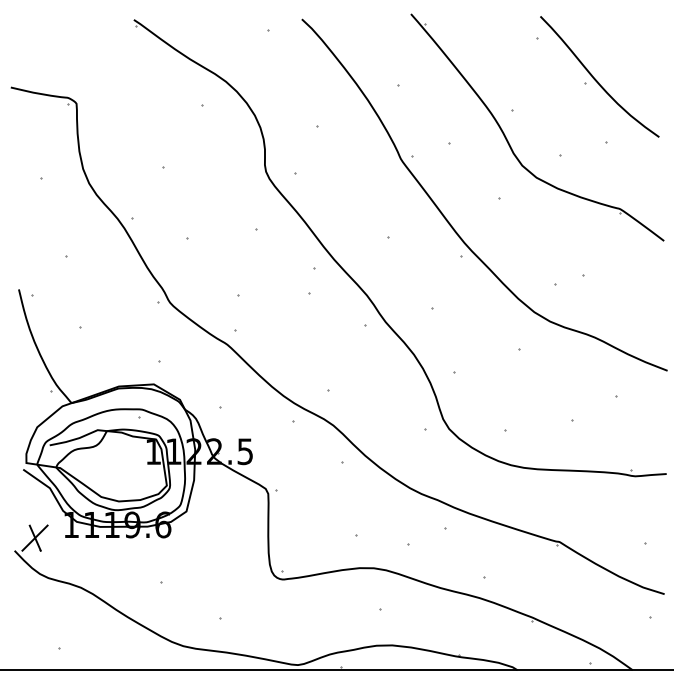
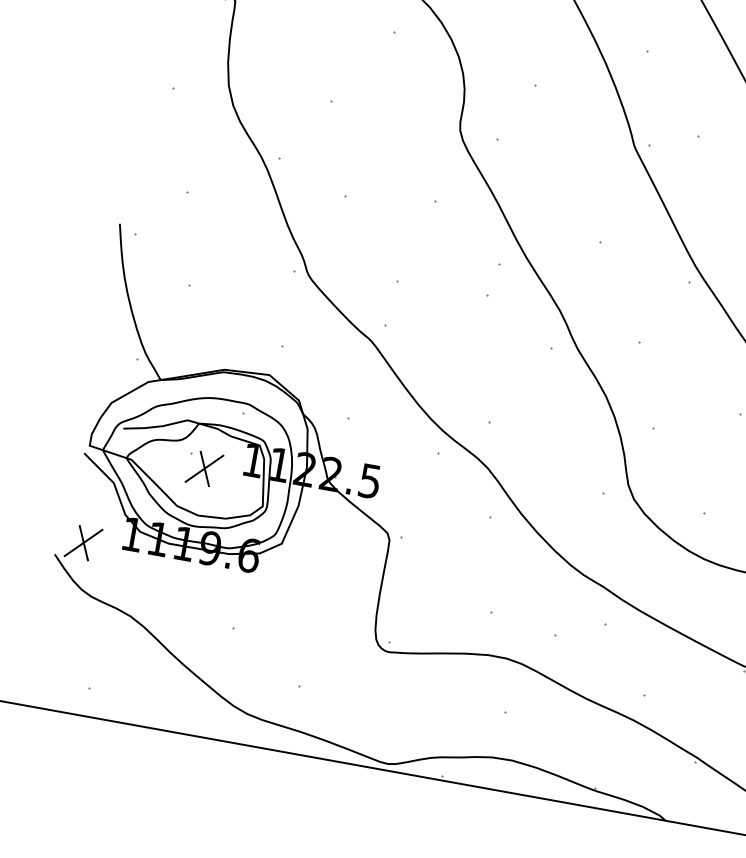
part: (116, 464) -> (203, 468), added

